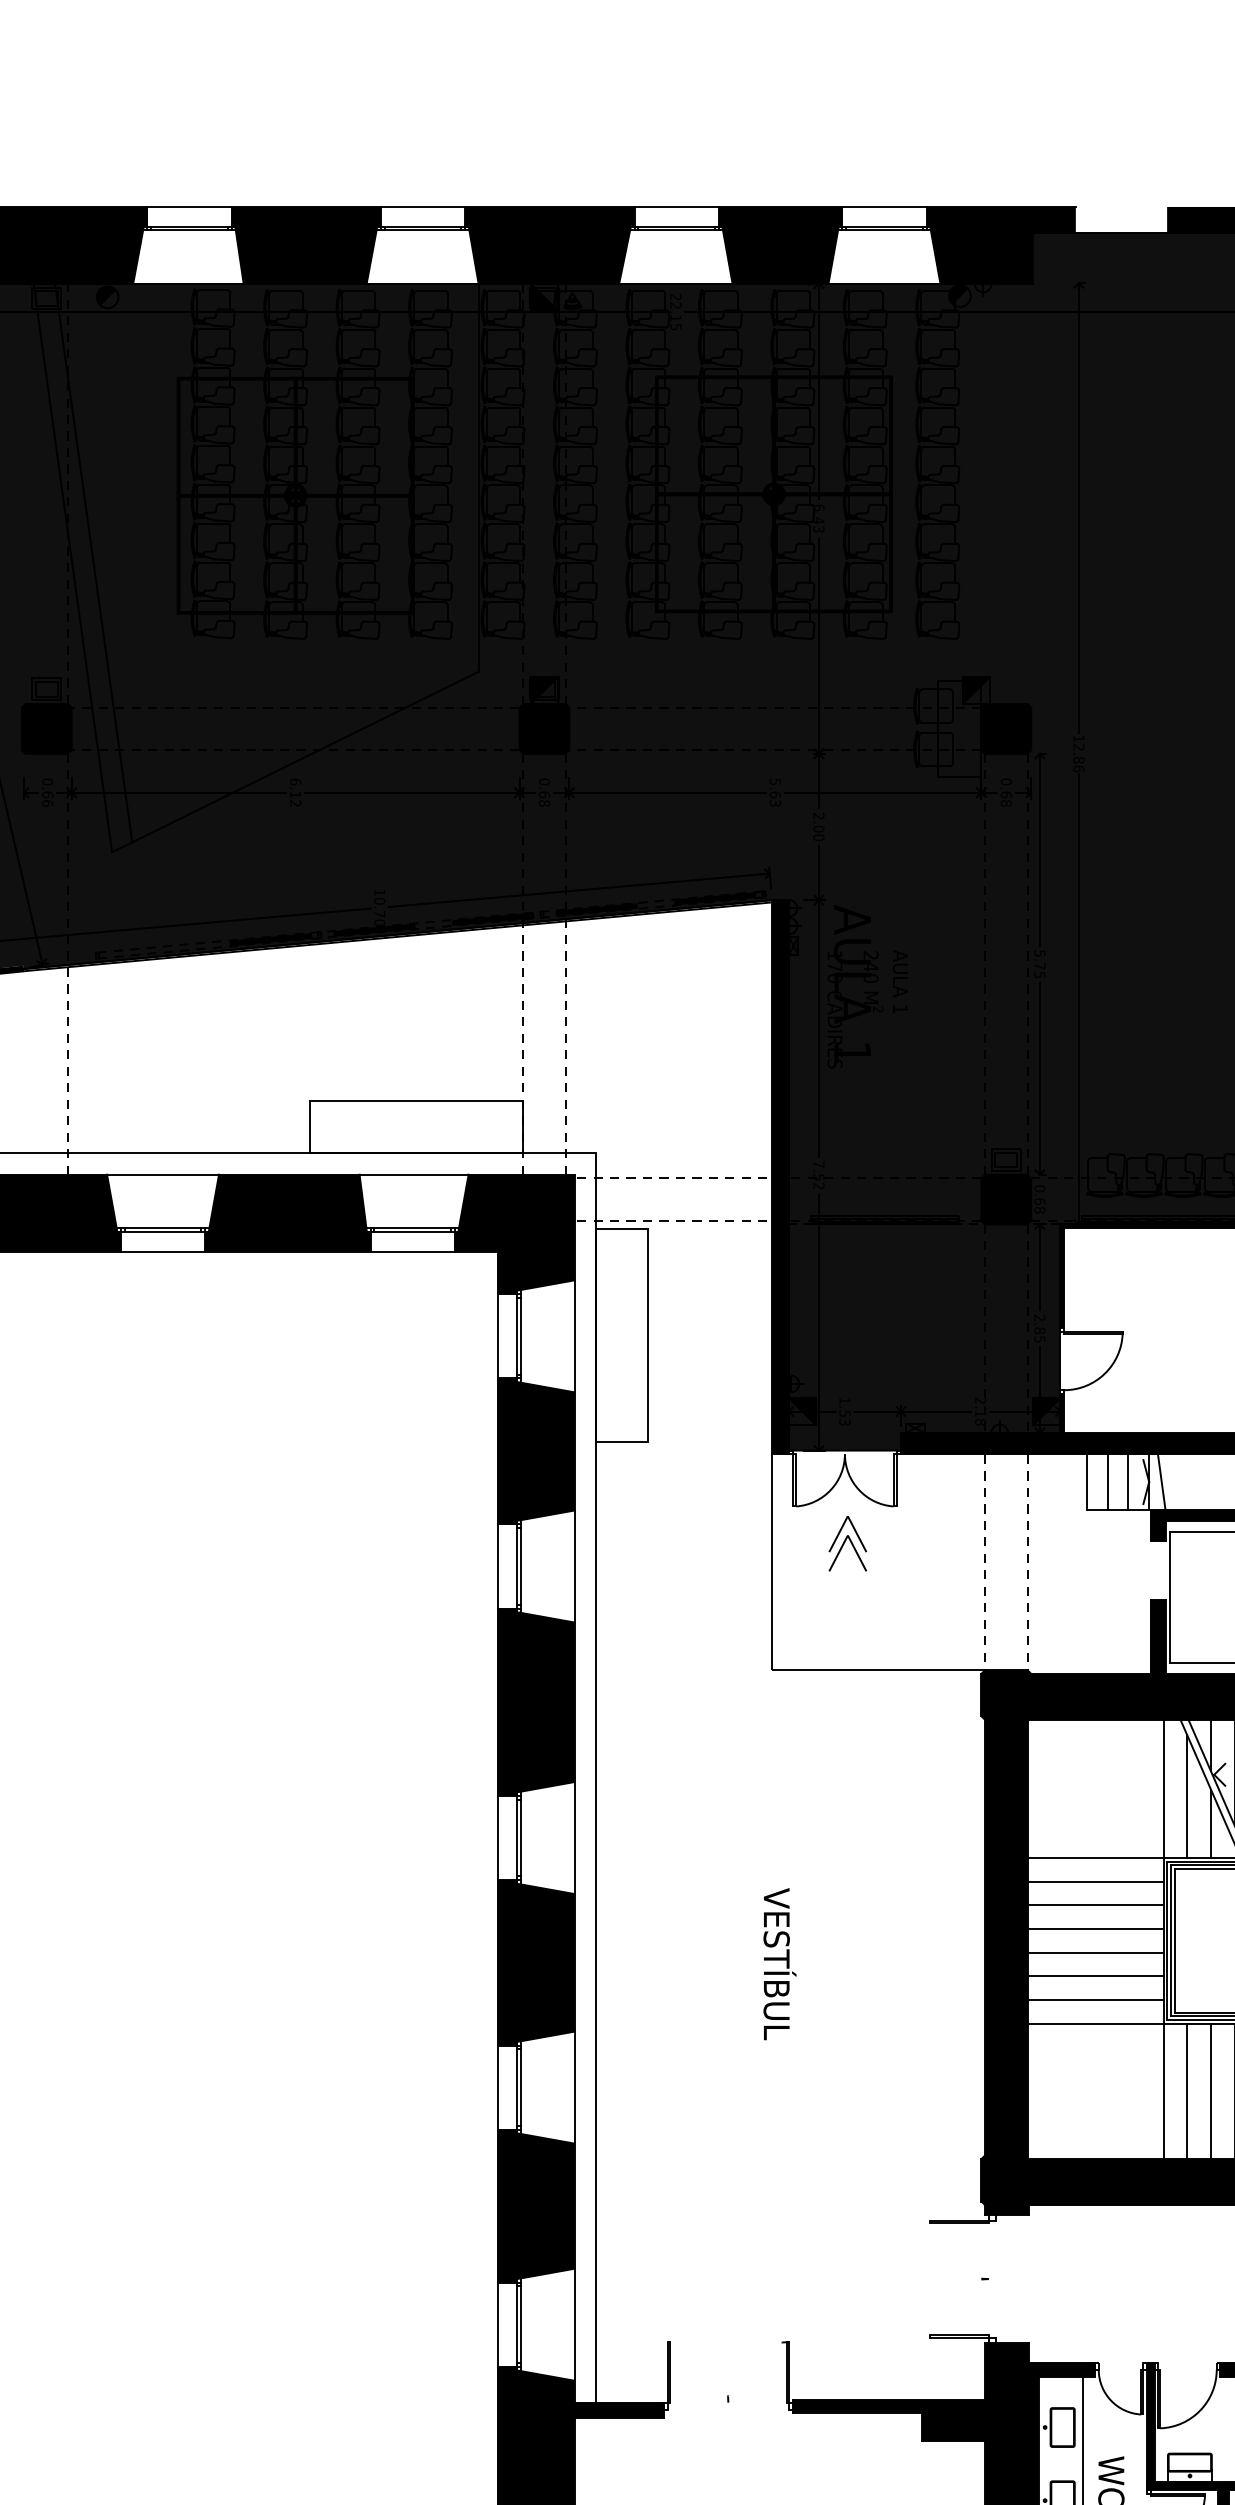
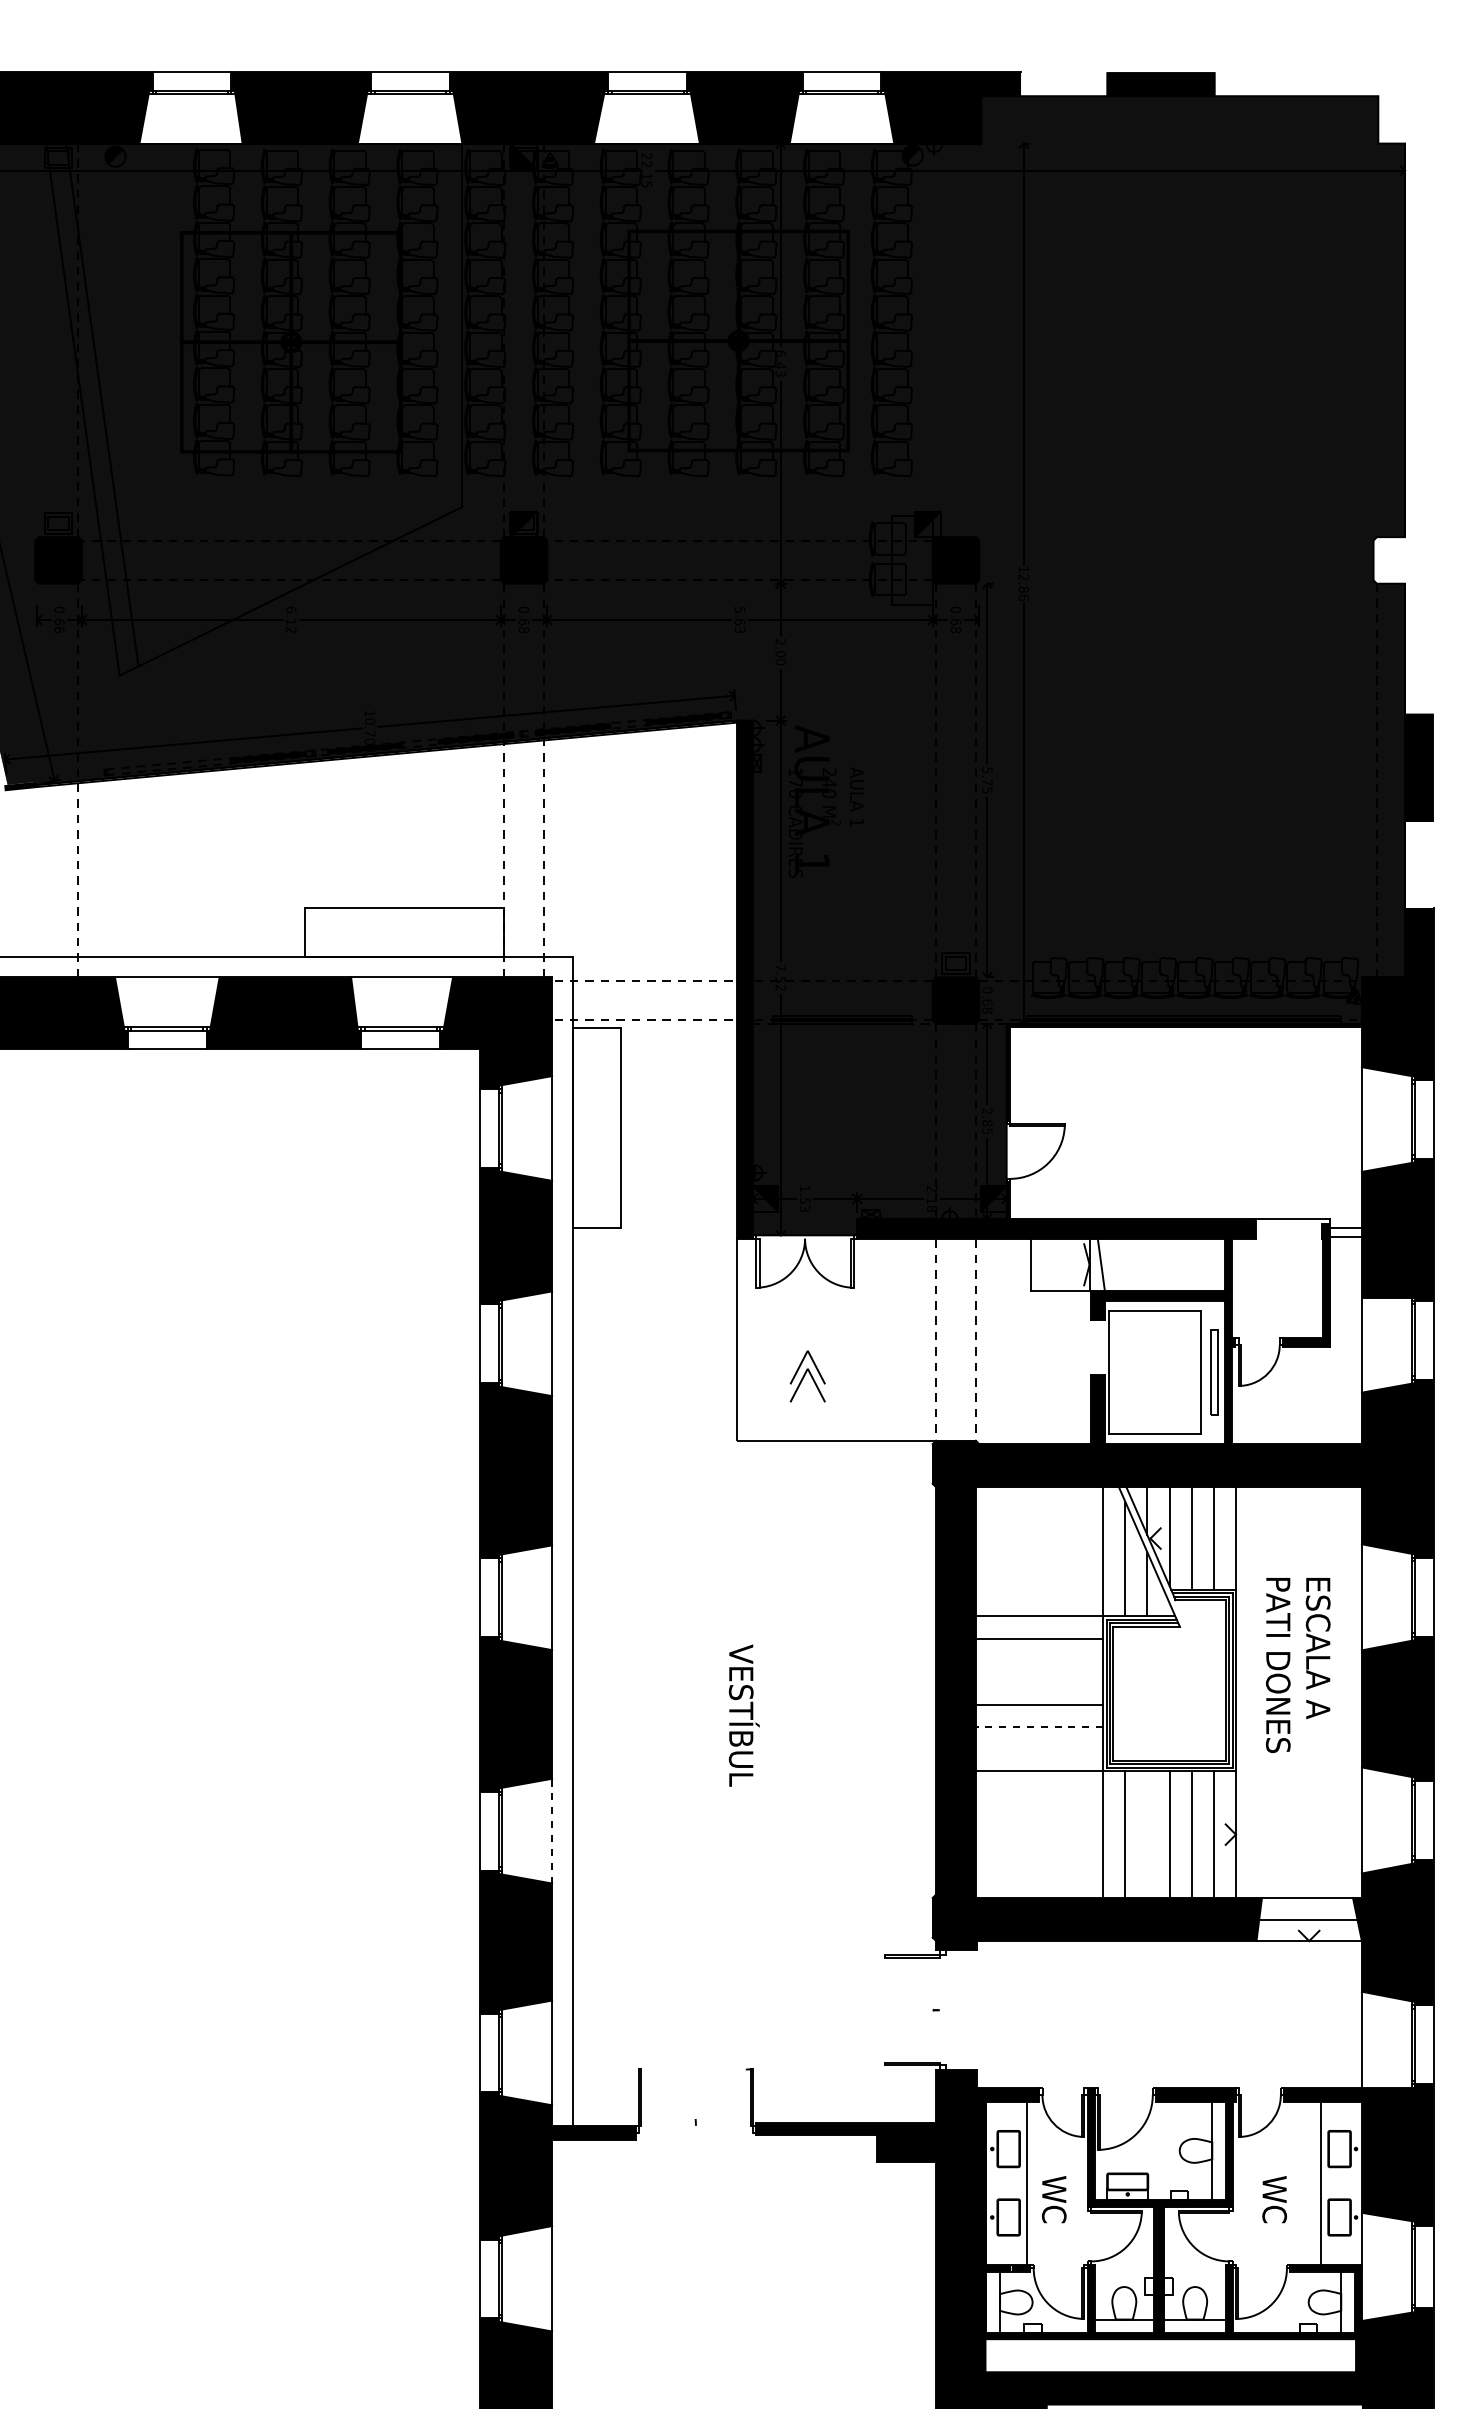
line: (1107, 1481) -> (1050, 1264), removed
line: (1128, 1481) -> (1070, 1264), removed
part: (847, 1543) -> (807, 1376), moved
line: (1095, 1905) -> (1039, 1660), removed
line: (1095, 1928) -> (1039, 1682), removed
line: (1095, 1976) -> (1039, 1727), solid -> dashed
line: (1095, 2000) -> (1039, 1749), removed
line: (574, 2086) -> (552, 1830), solid -> dashed
line: (1211, 2091) -> (1147, 1834), removed

